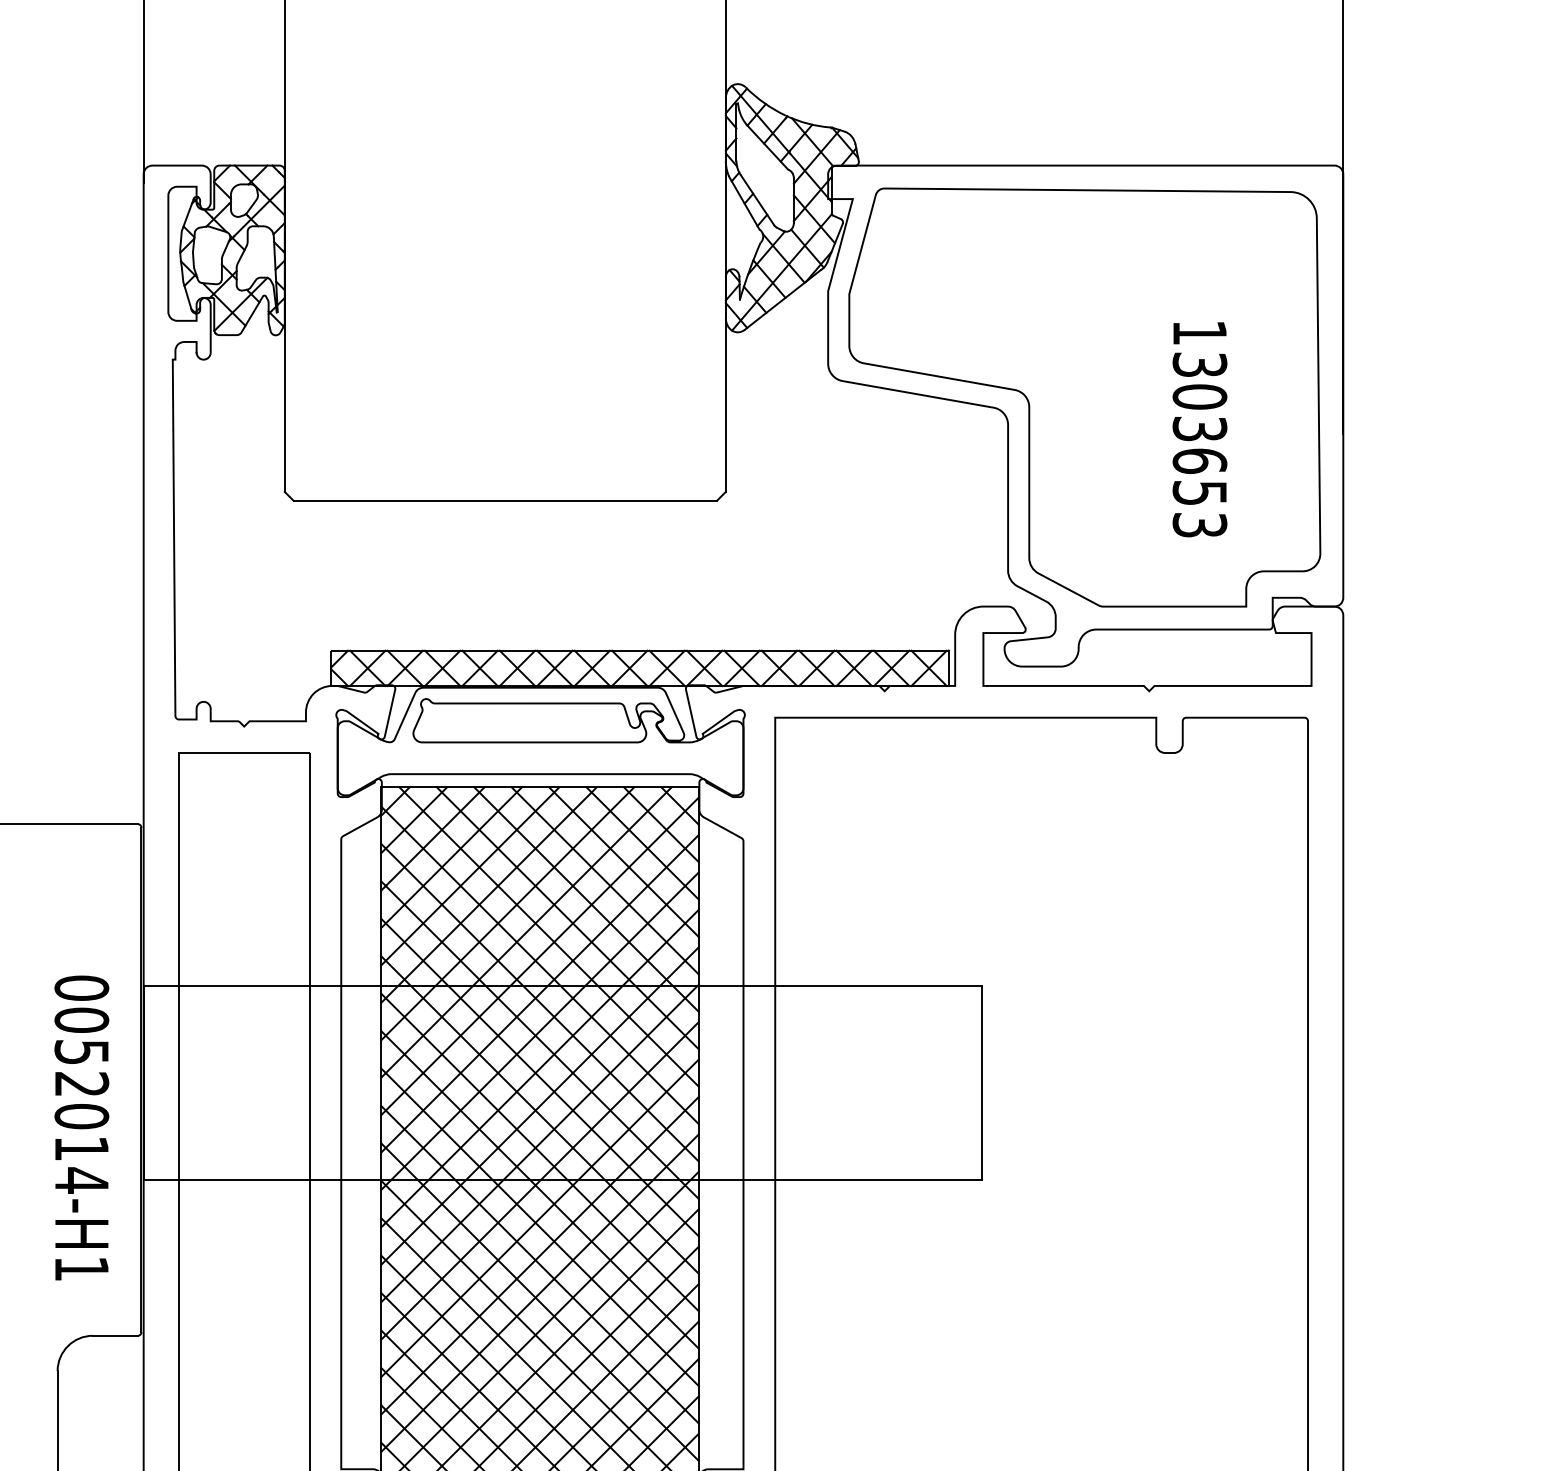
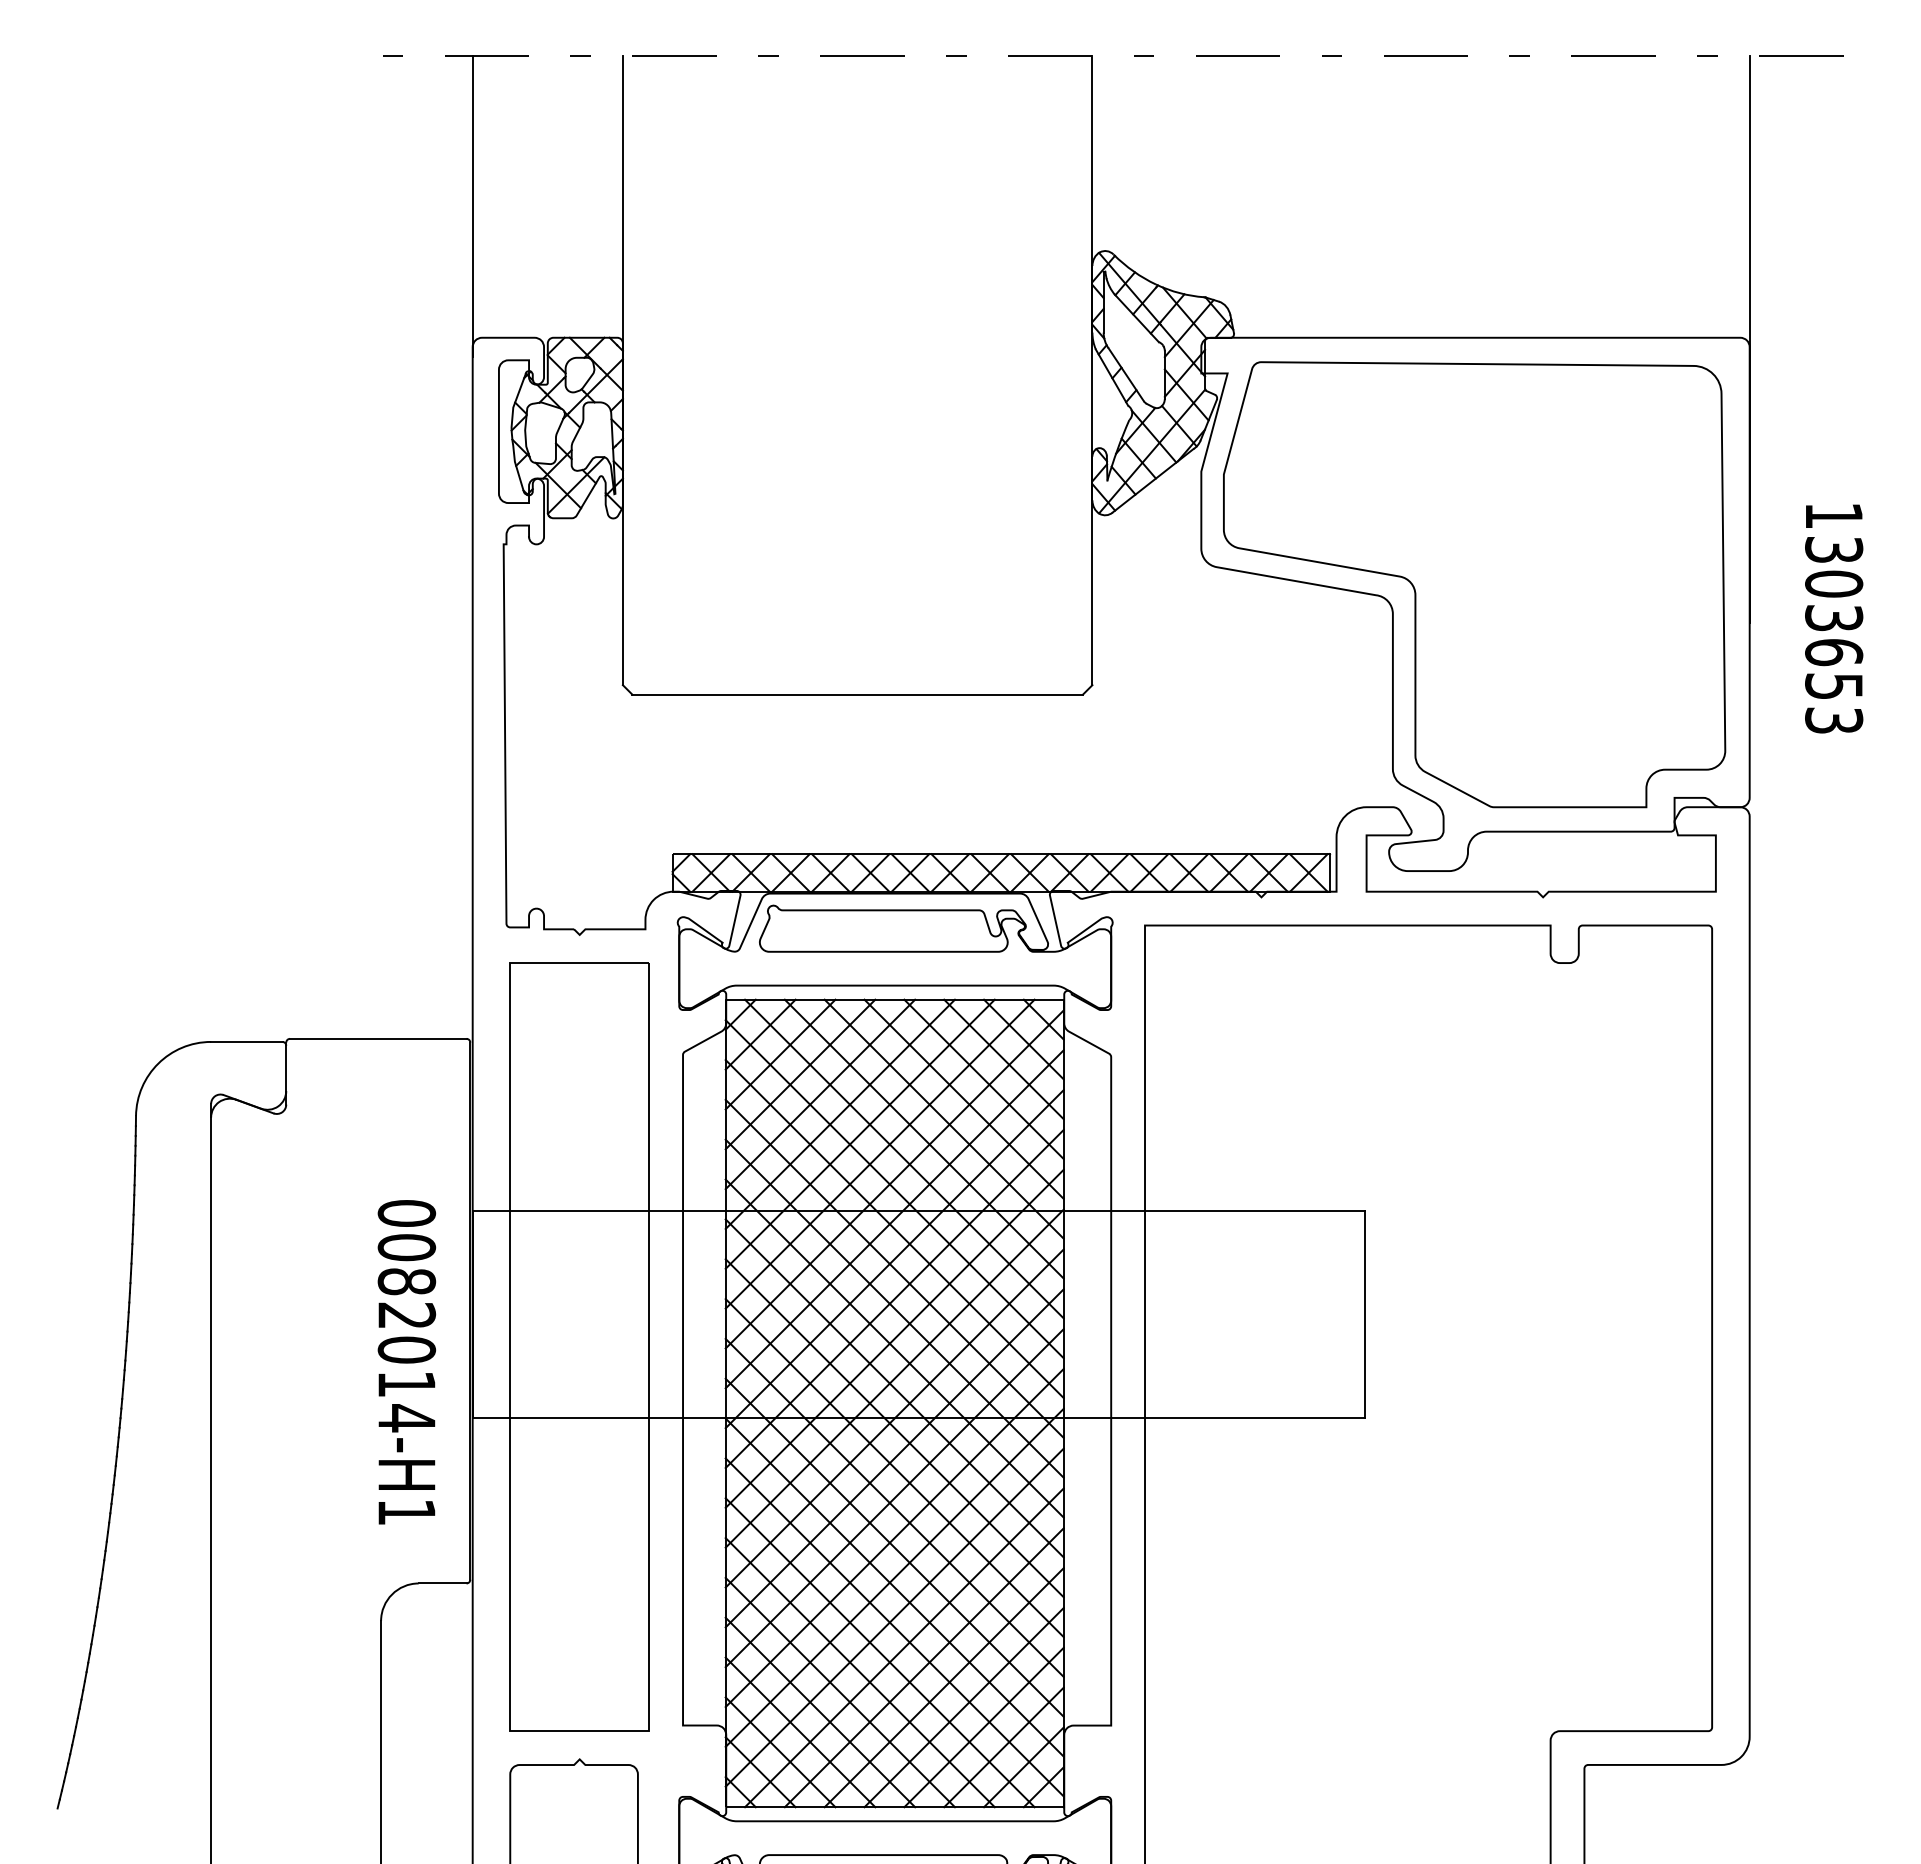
text: (1200, 429) -> (1834, 618), moved
text: (81, 1052) -> (406, 1281), 0052014-H1 -> 0082014-H1

